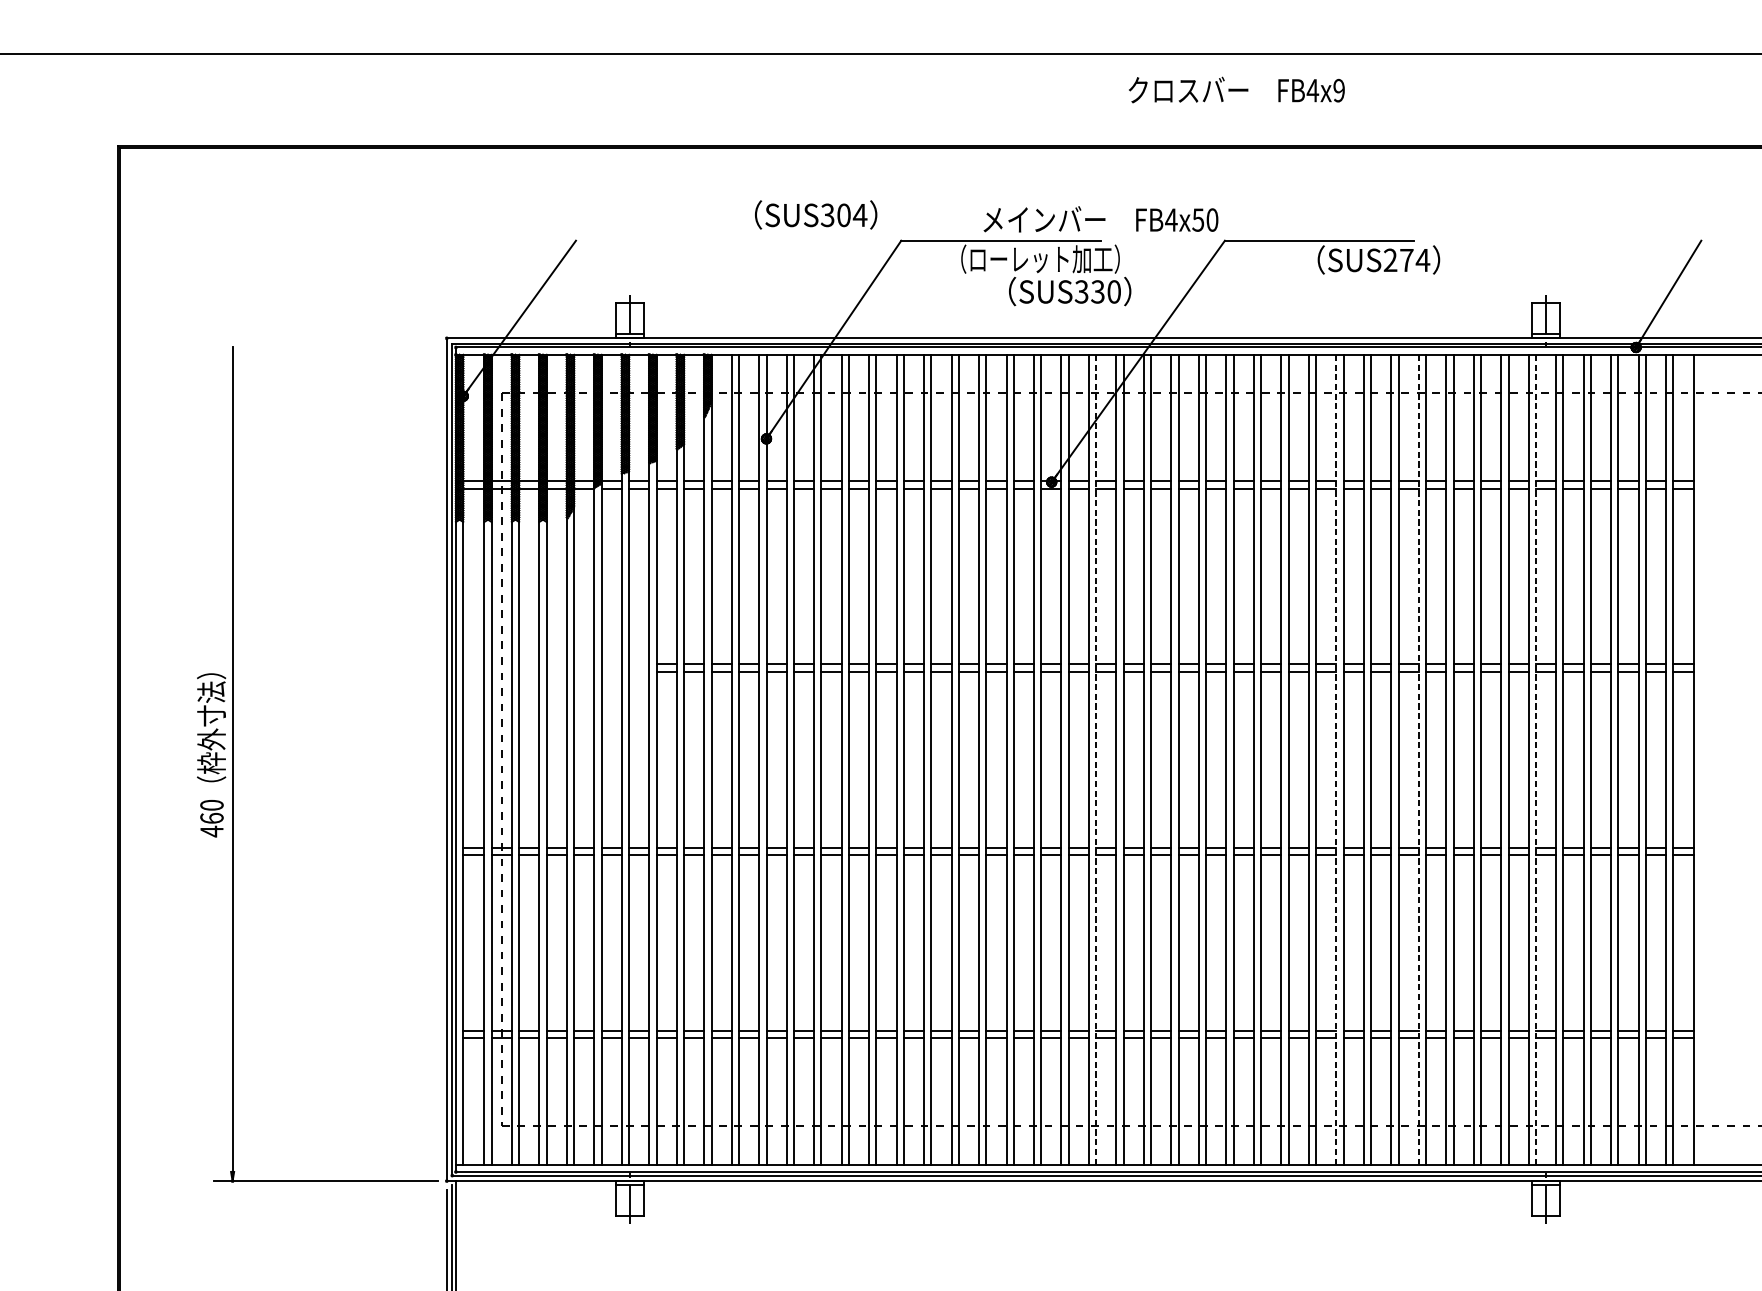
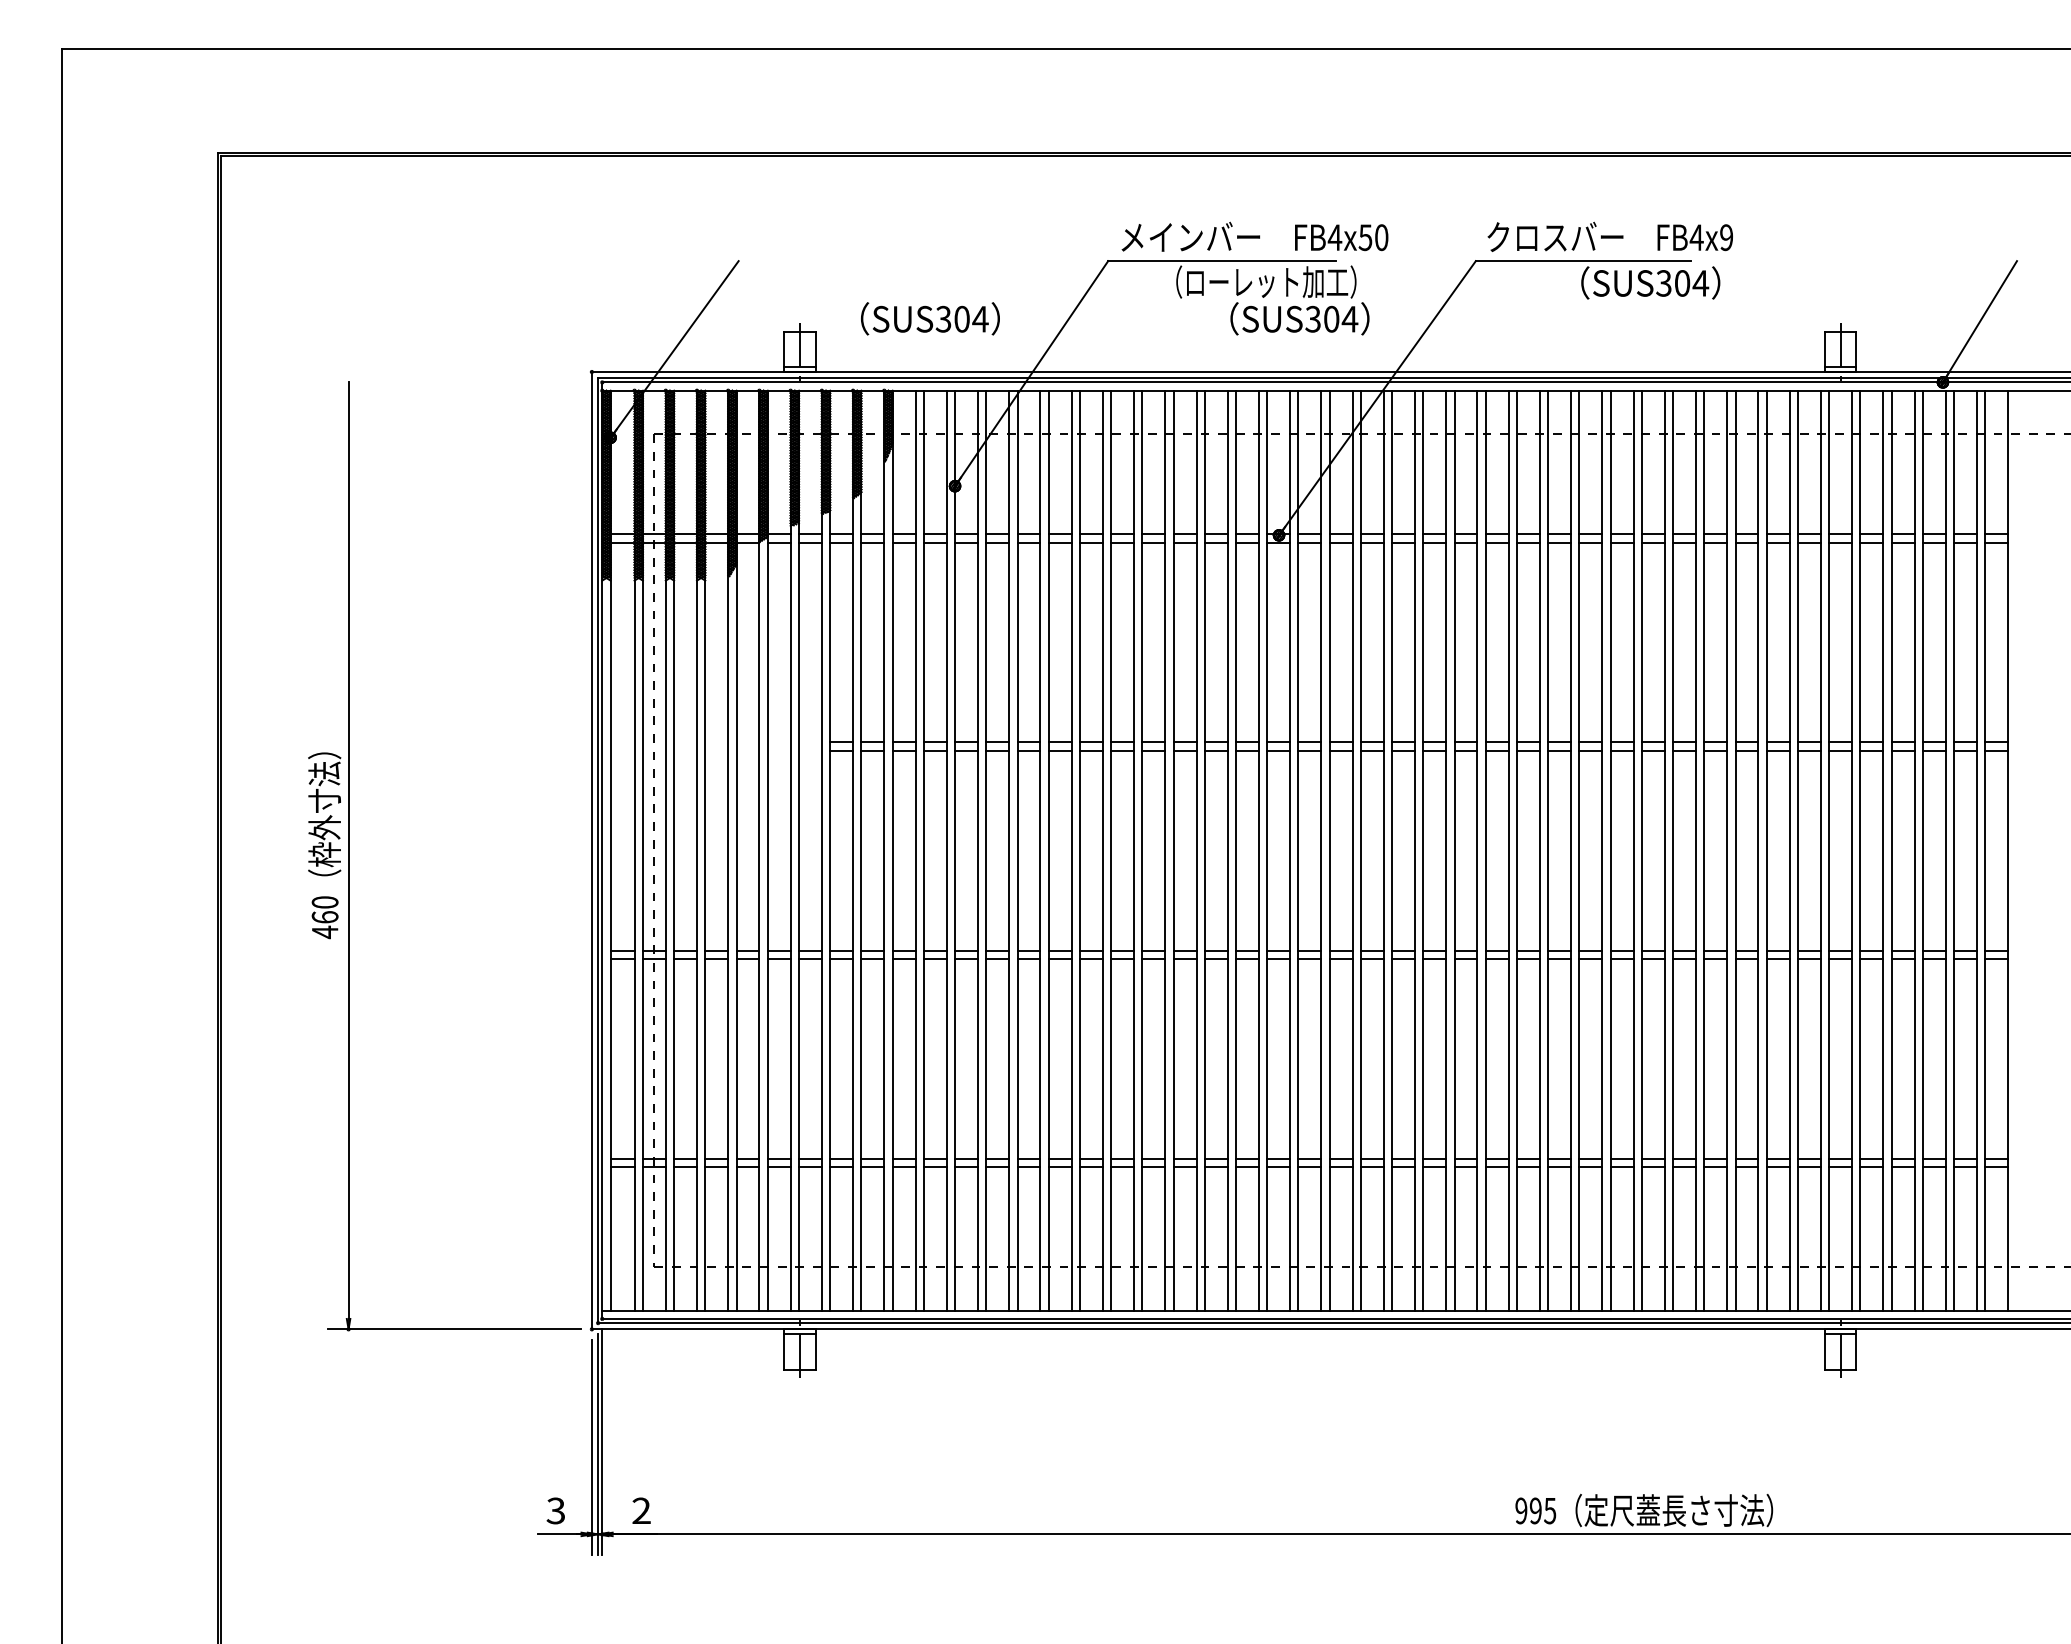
text: (1236, 89) -> (1609, 236), moved
text: (816, 214) -> (930, 318), moved
text: (1100, 219) -> (1254, 236), moved
text: (1398, 260) -> (1673, 283), SUS274 -> SUS304
text: (1105, 291) -> (1340, 318), SUS330 -> SUS304
line: (1096, 759) -> (1329, 850), dashed -> solid
line: (1336, 759) -> (1602, 850), dashed -> solid
line: (1418, 759) -> (1695, 850), dashed -> solid
line: (1536, 759) -> (1829, 850), dashed -> solid

